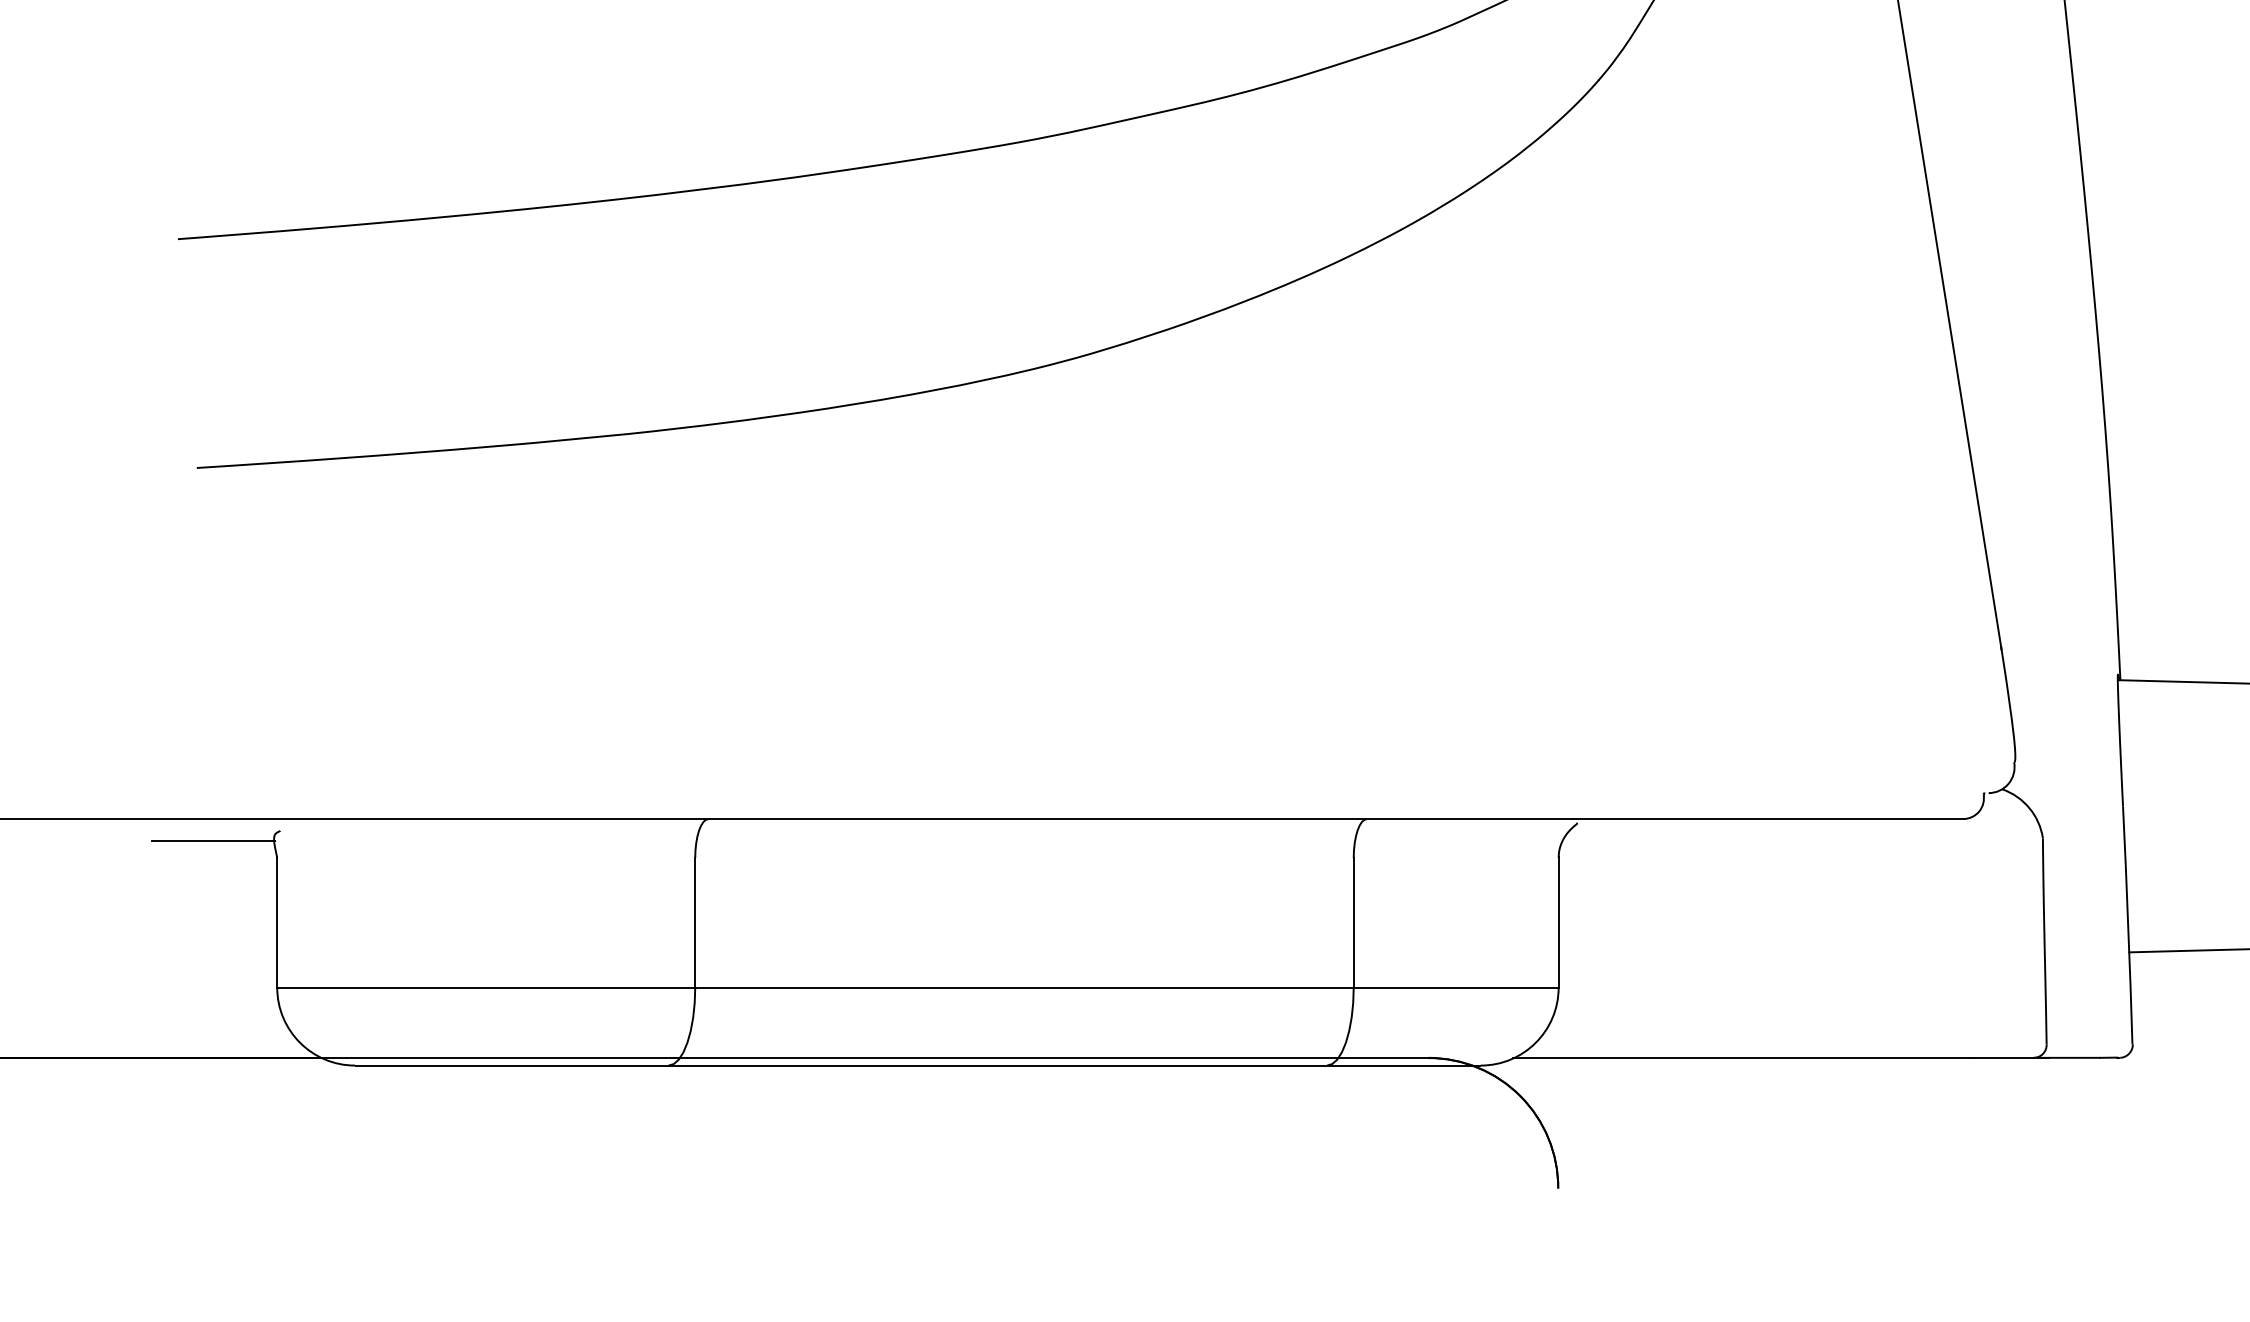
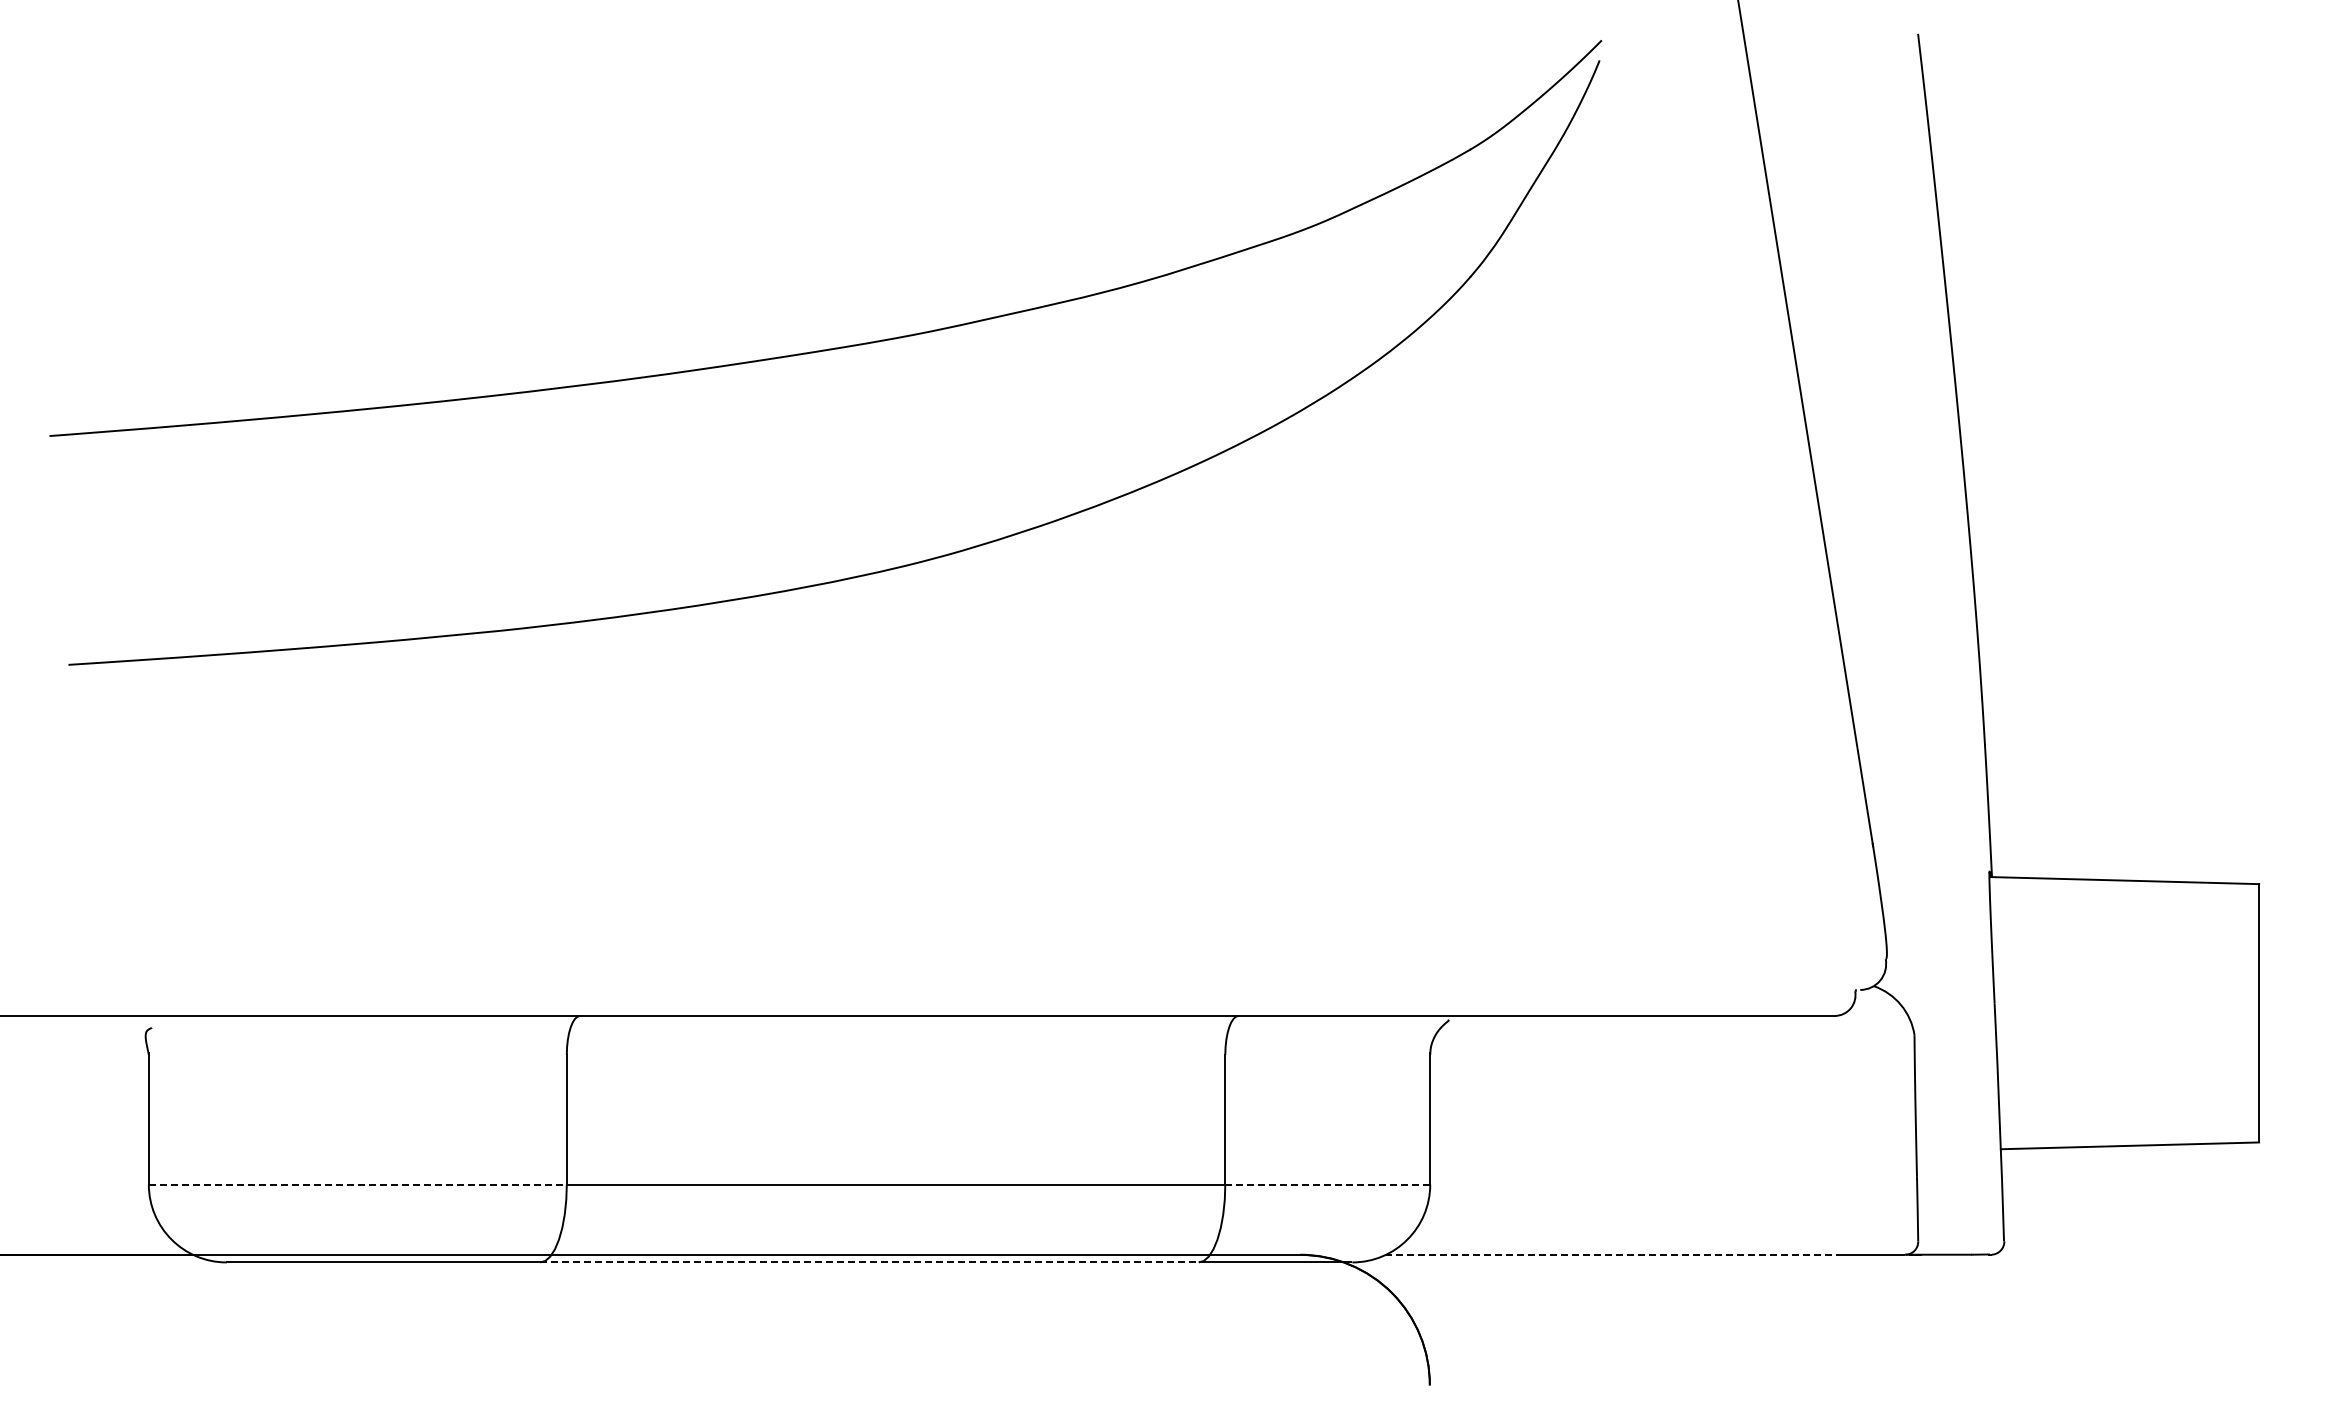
line: (213, 840) -> (85, 1037), removed
line: (485, 987) -> (357, 1184), solid -> dashed
line: (1456, 987) -> (1328, 1184), solid -> dashed
line: (1740, 1057) -> (1612, 1254), solid -> dashed
line: (997, 1065) -> (869, 1262), solid -> dashed

